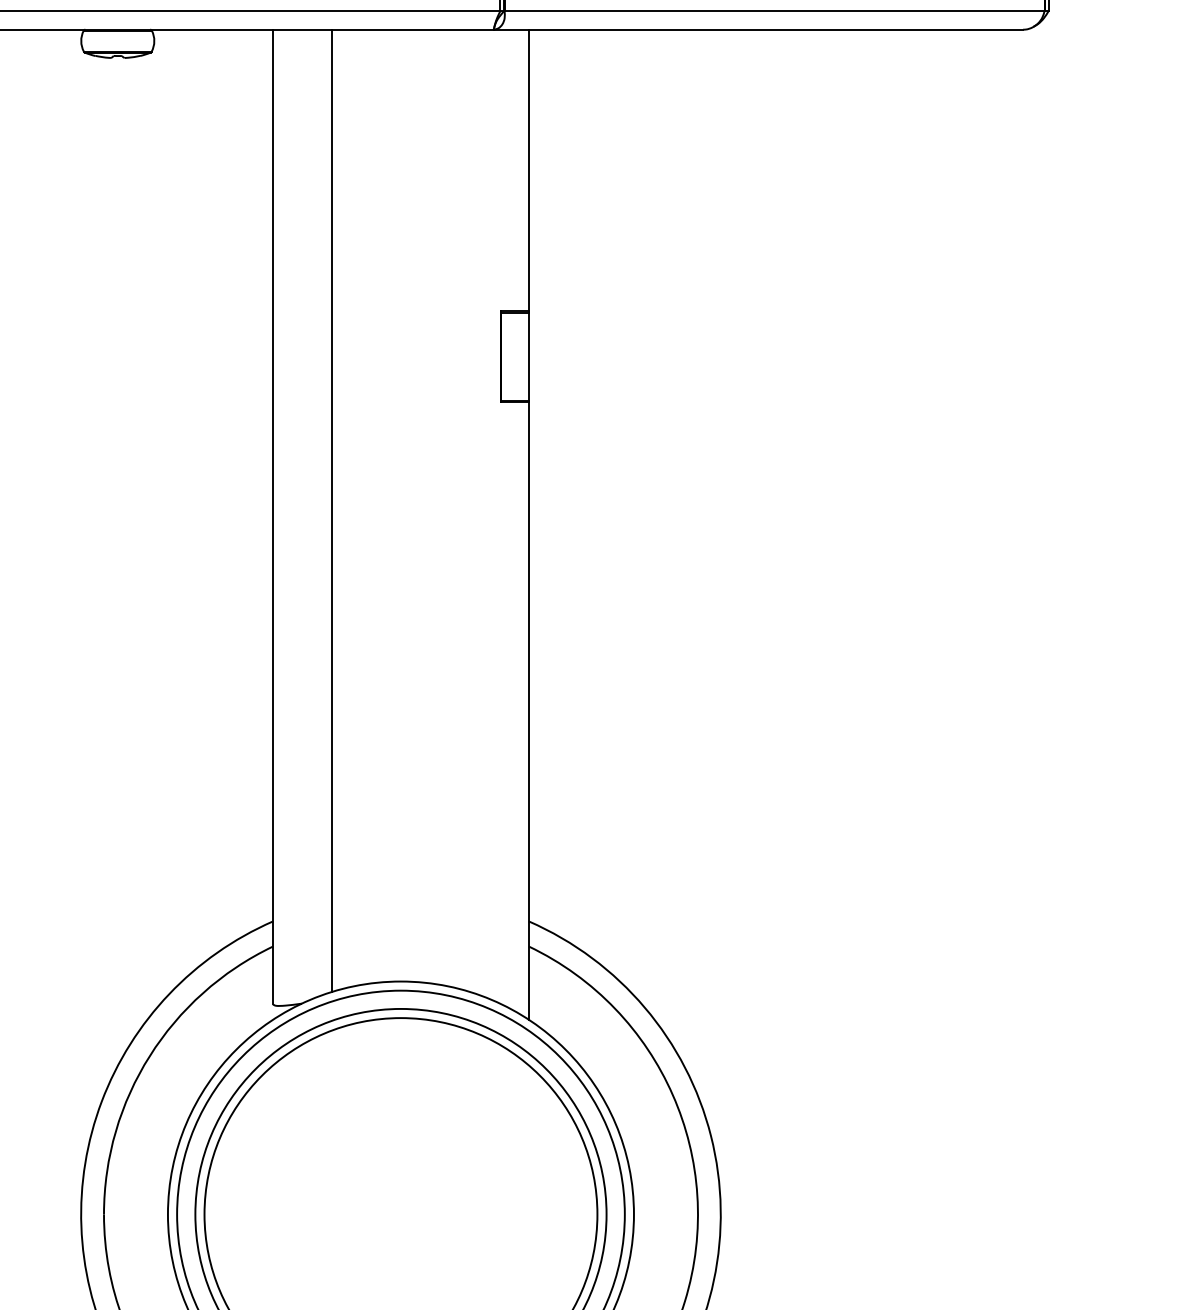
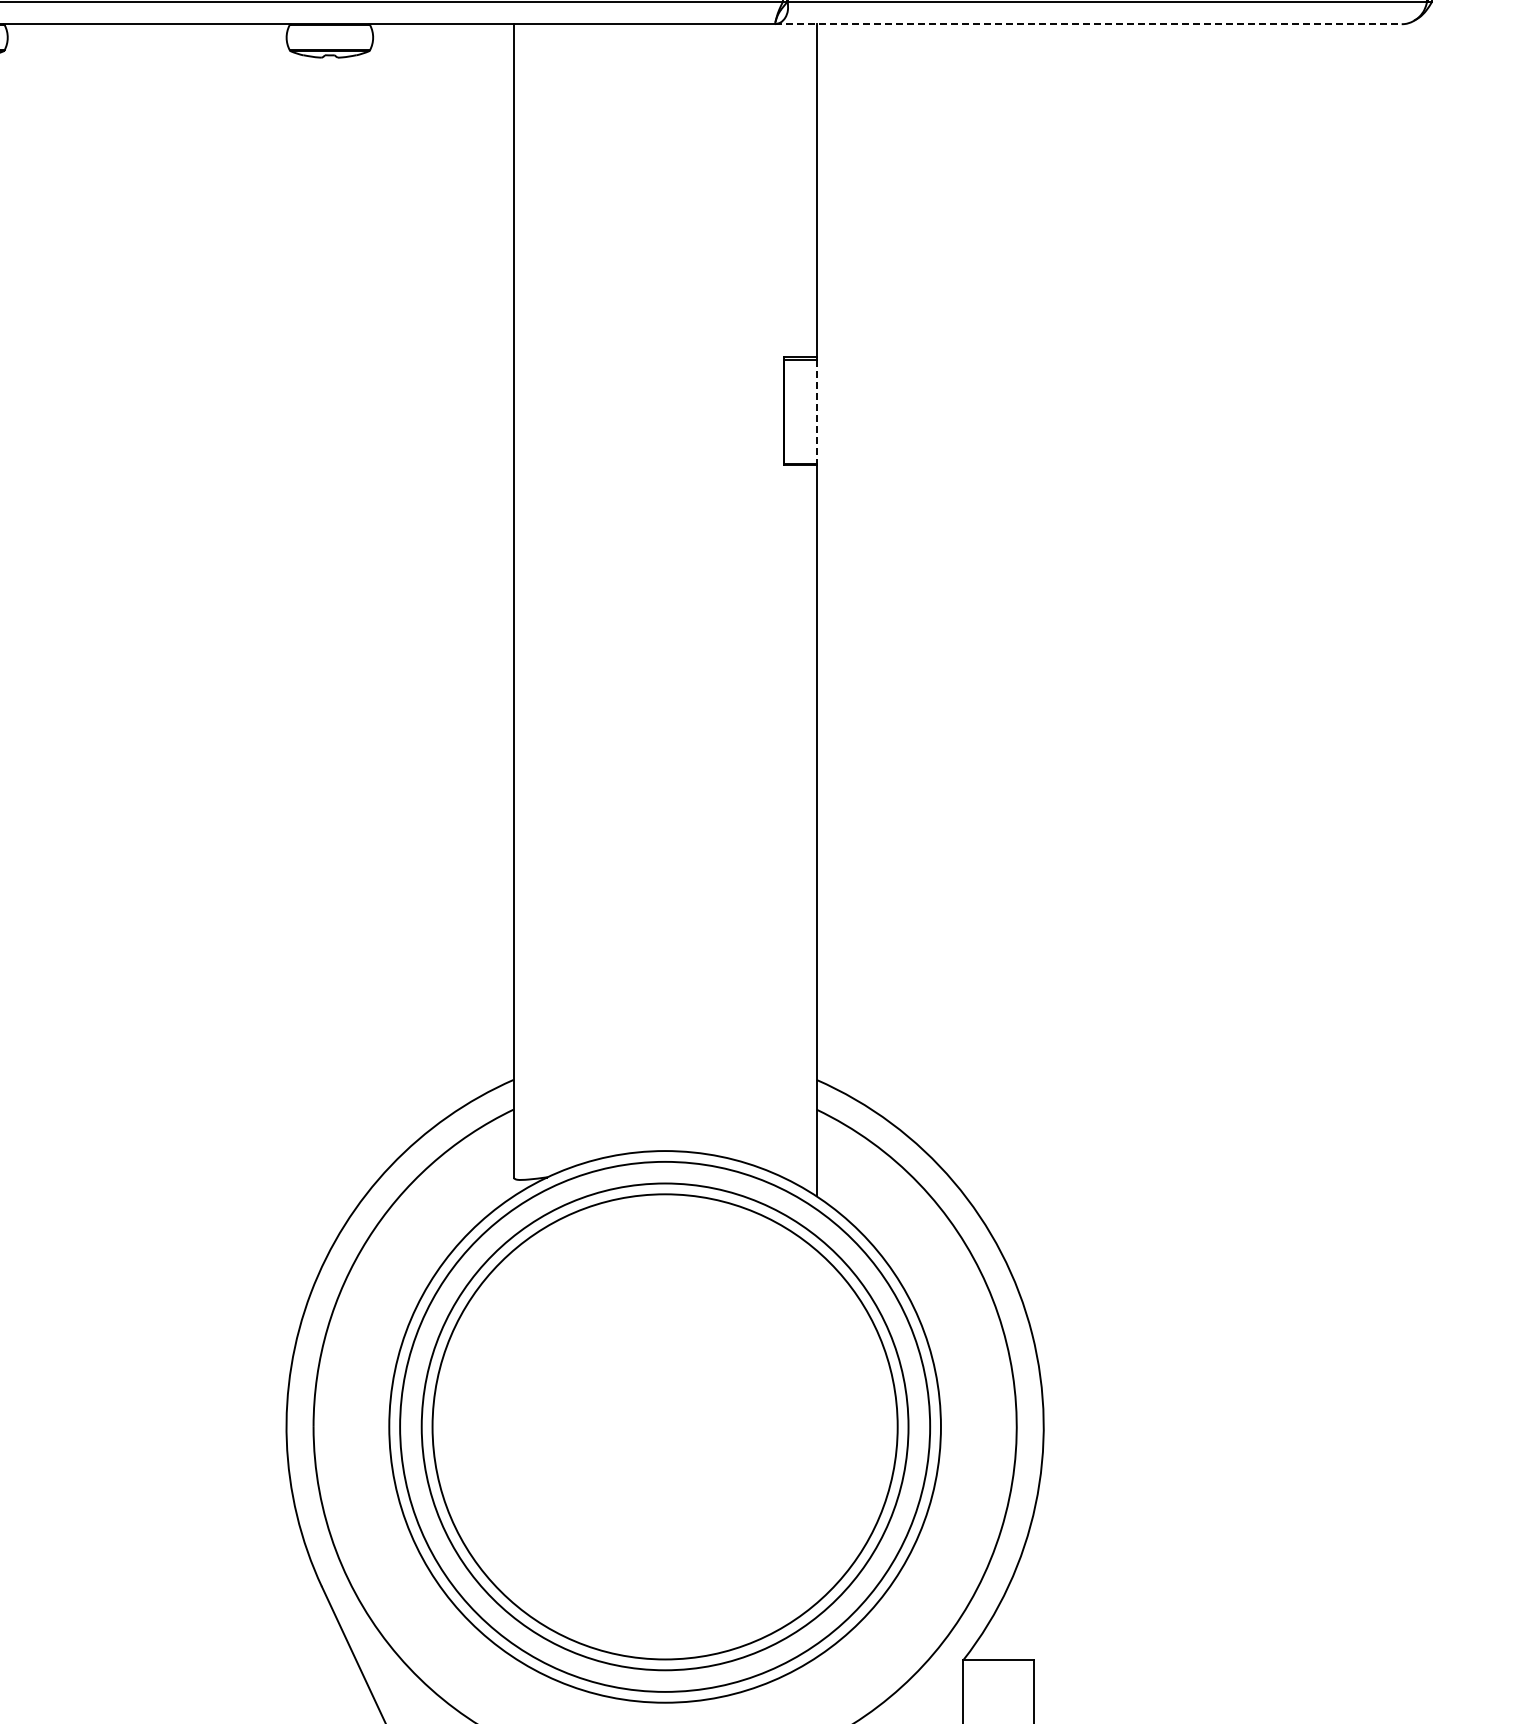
line: (758, 29) -> (1088, 24), solid -> dashed
line: (528, 357) -> (816, 412), solid -> dashed
line: (332, 510) -> (584, 593), removed

